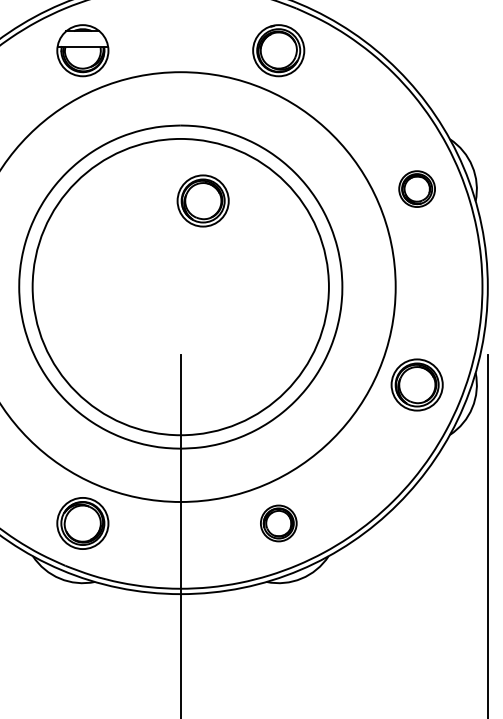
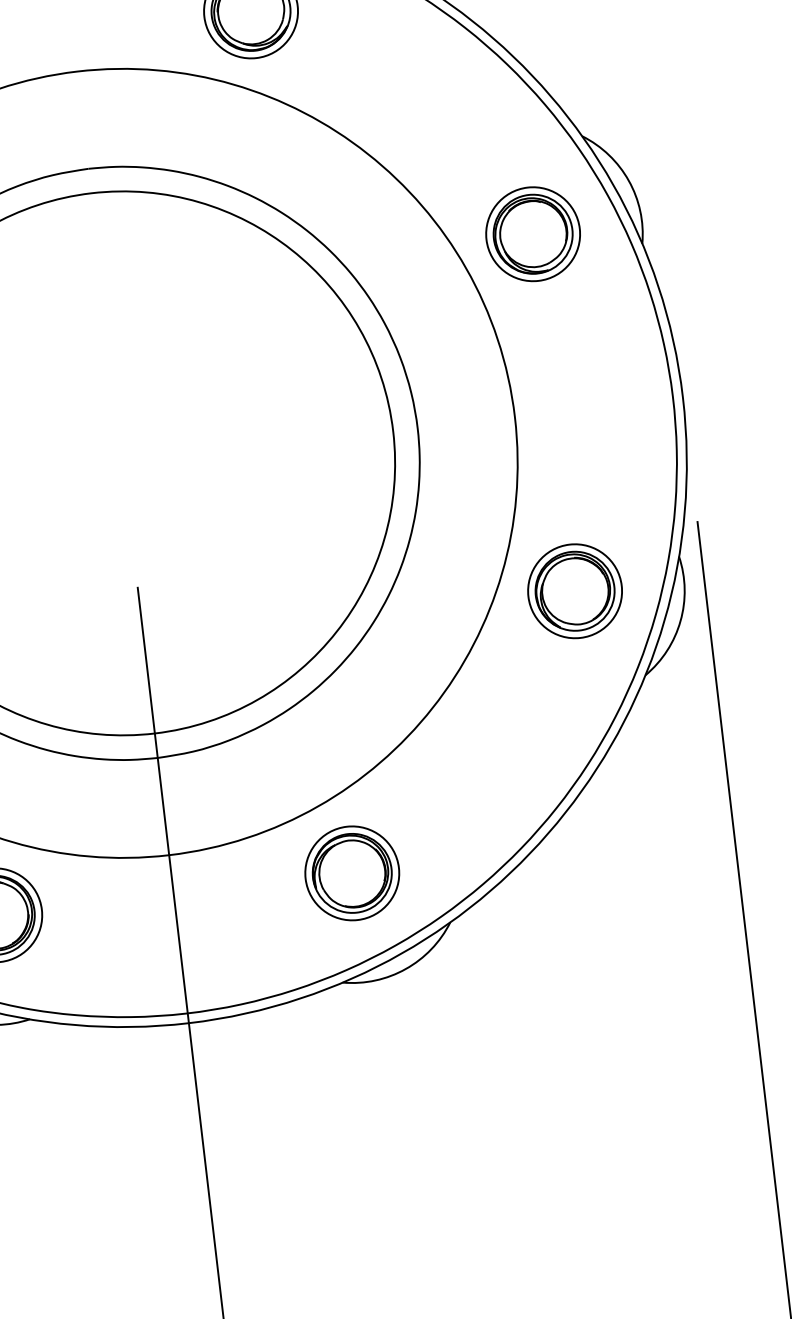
part: (416, 188) -> (531, 233), size x1.43
part: (202, 200) -> (144, 300), removed
part: (278, 523) -> (351, 873), size x1.43

